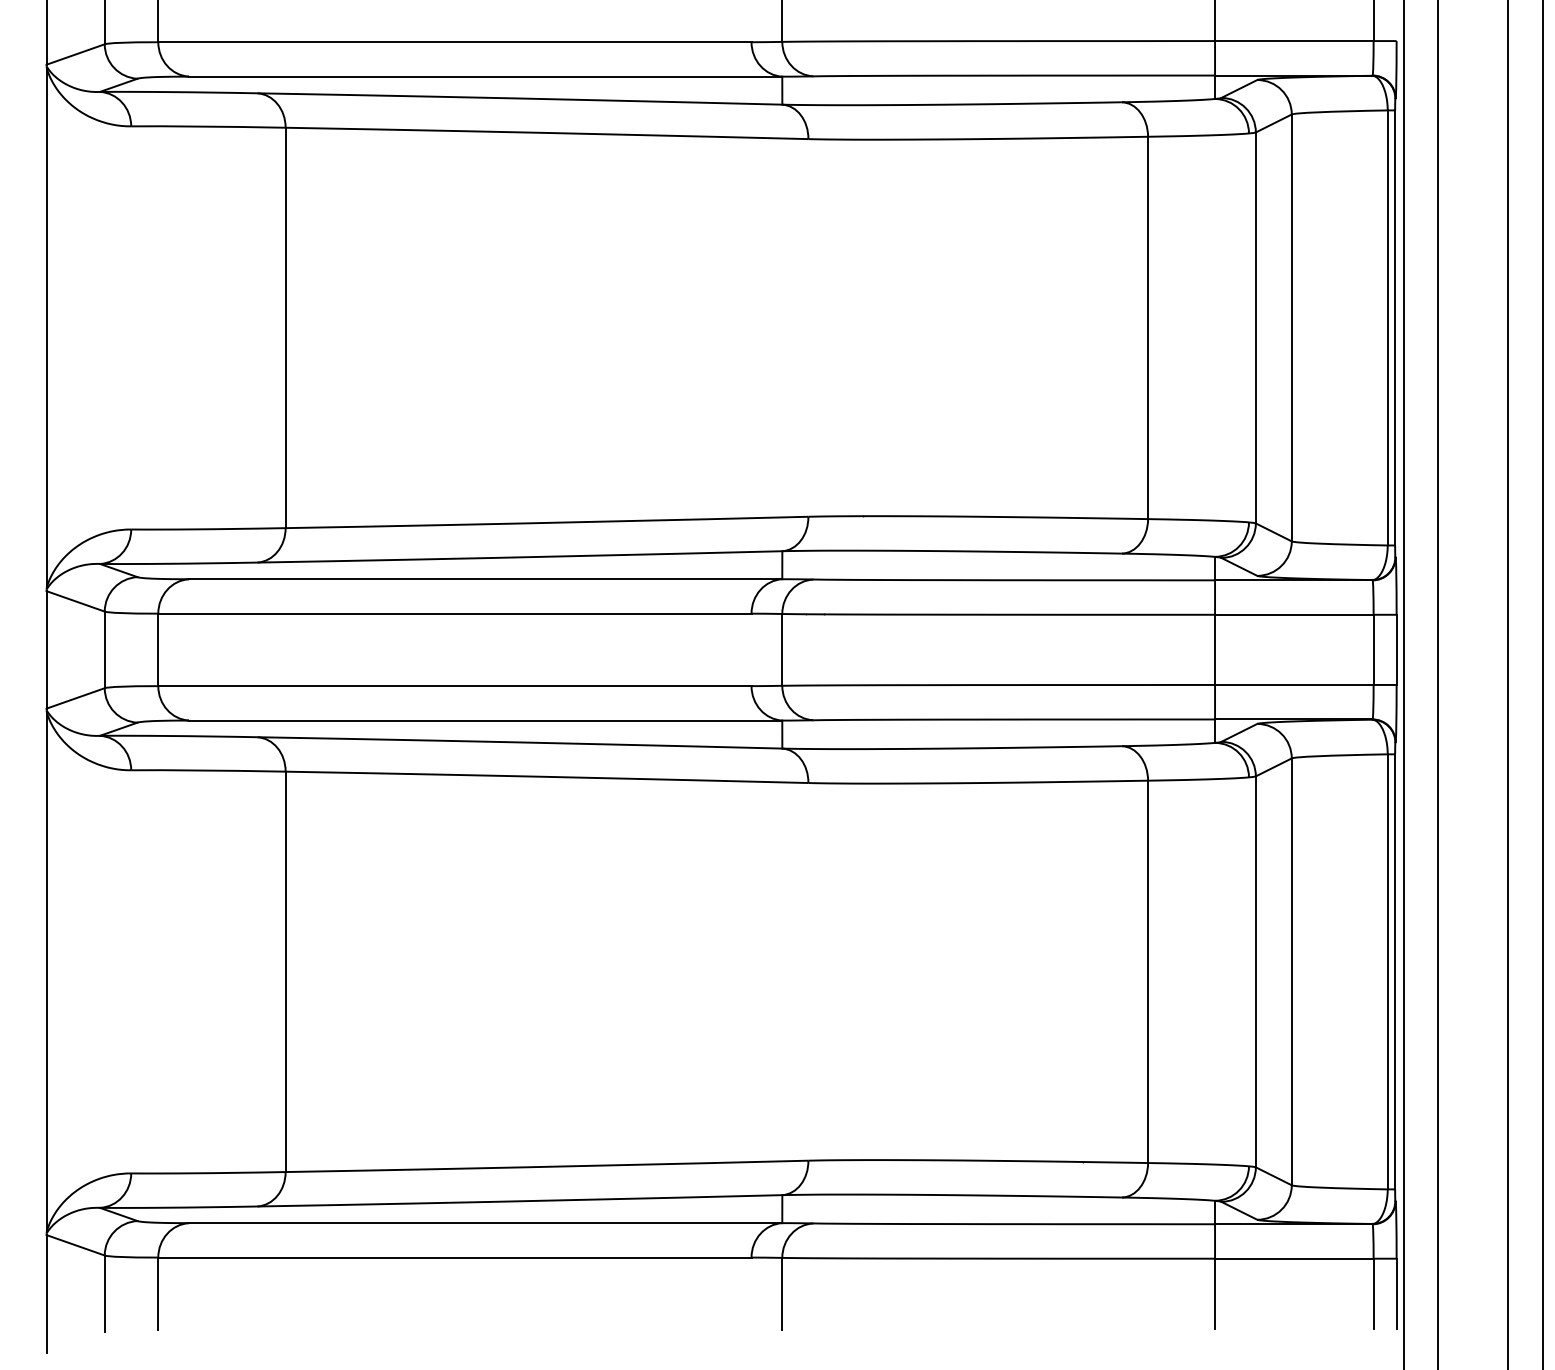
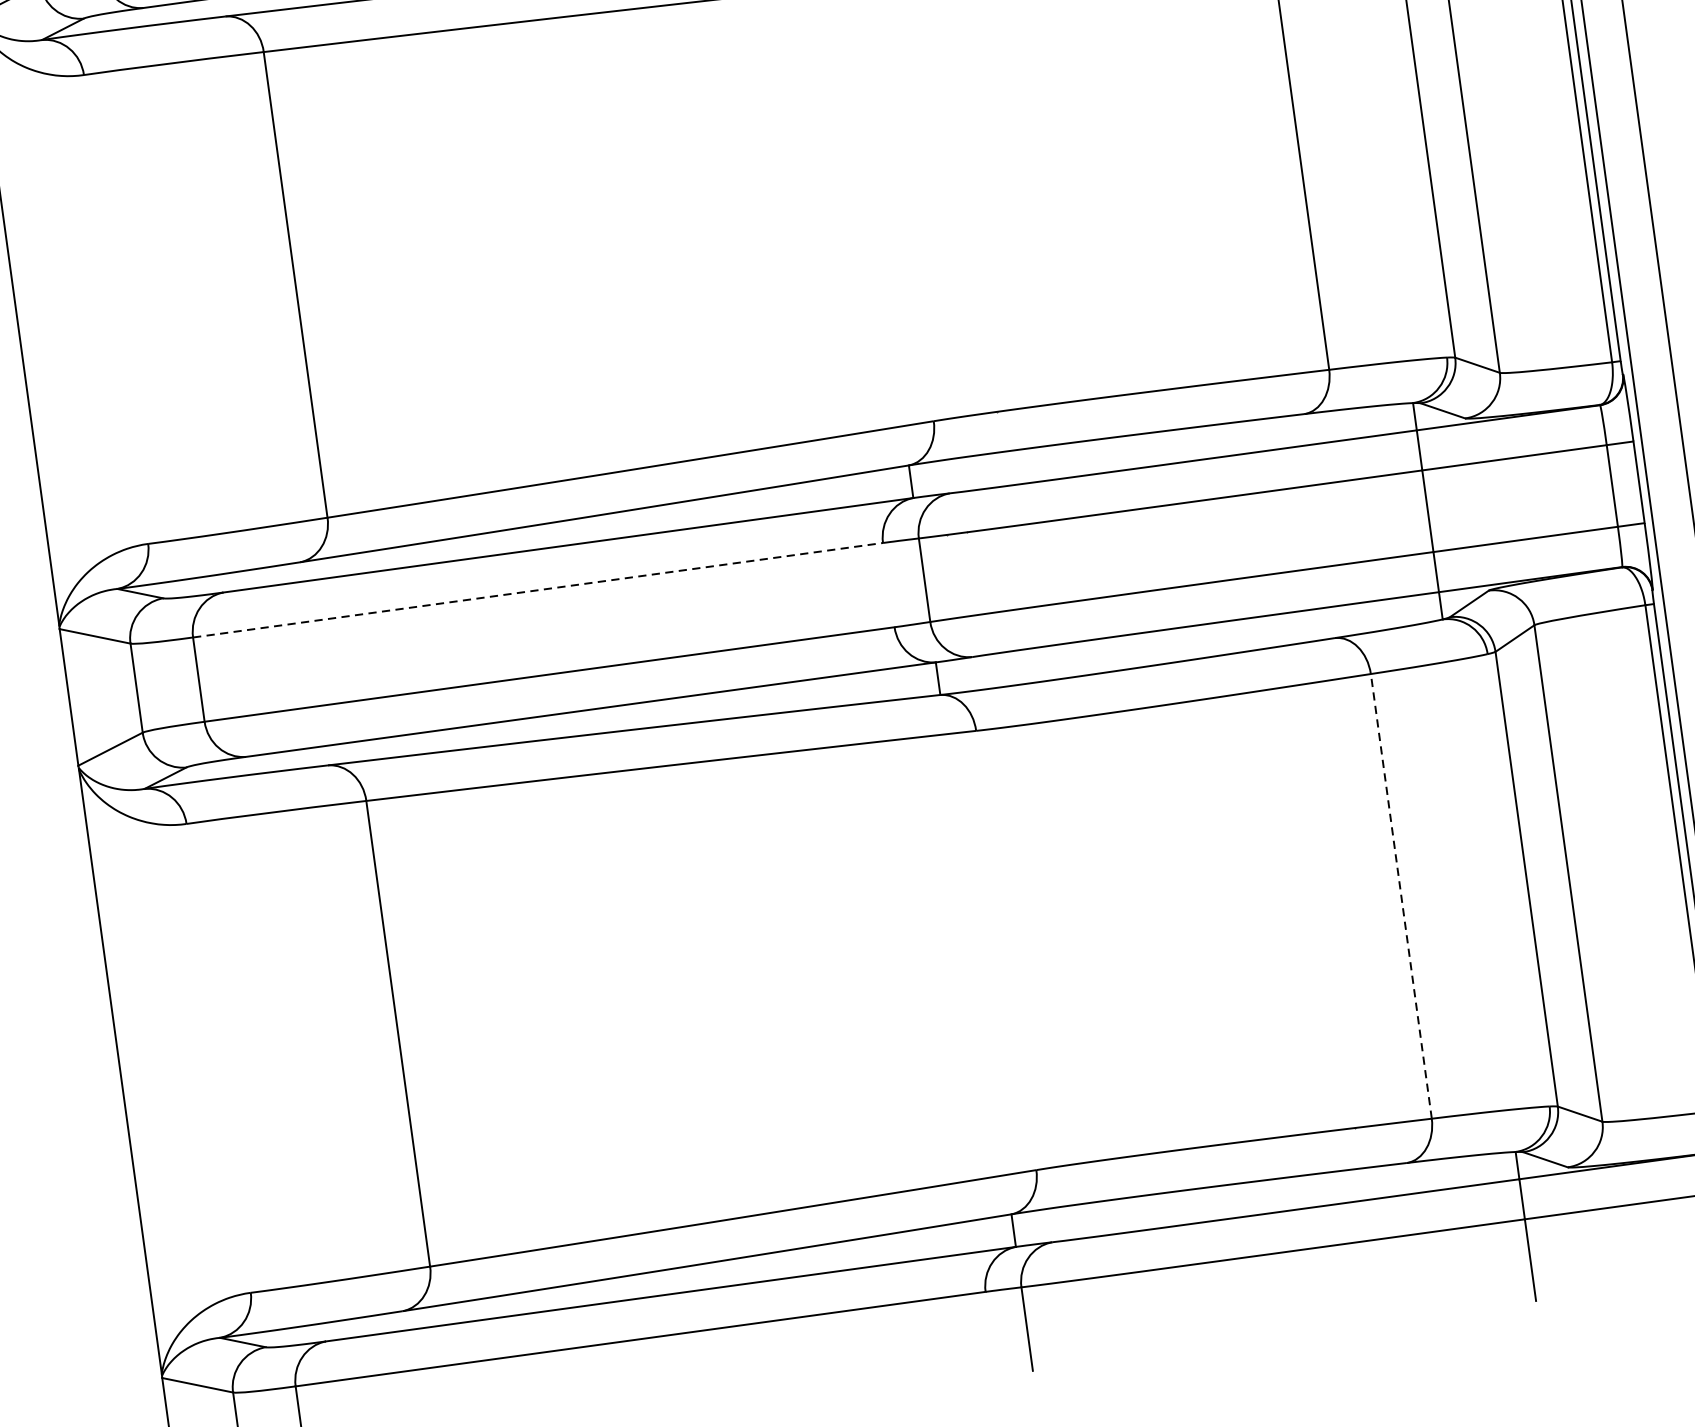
line: (454, 613) -> (537, 590), solid -> dashed
line: (1148, 971) -> (1401, 895), solid -> dashed

